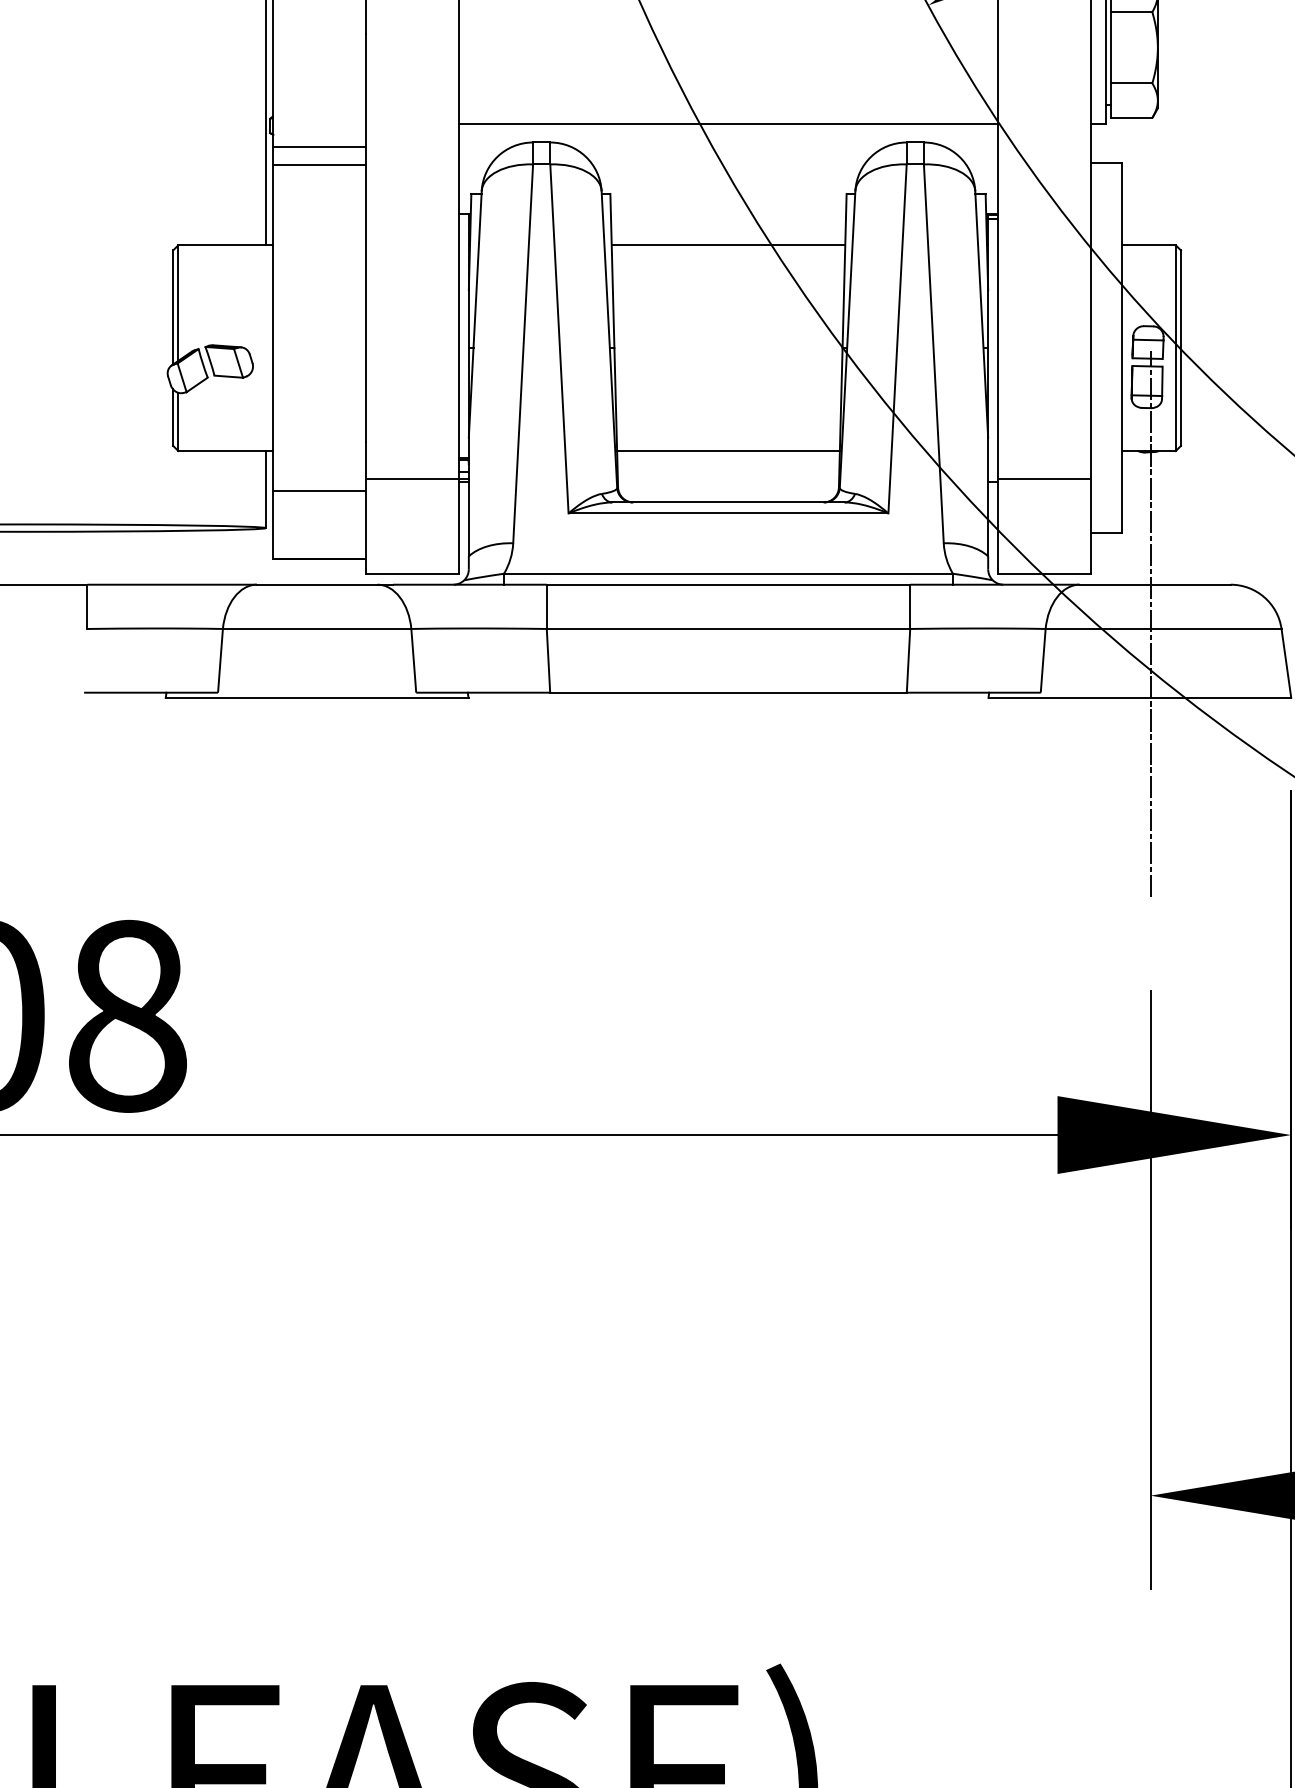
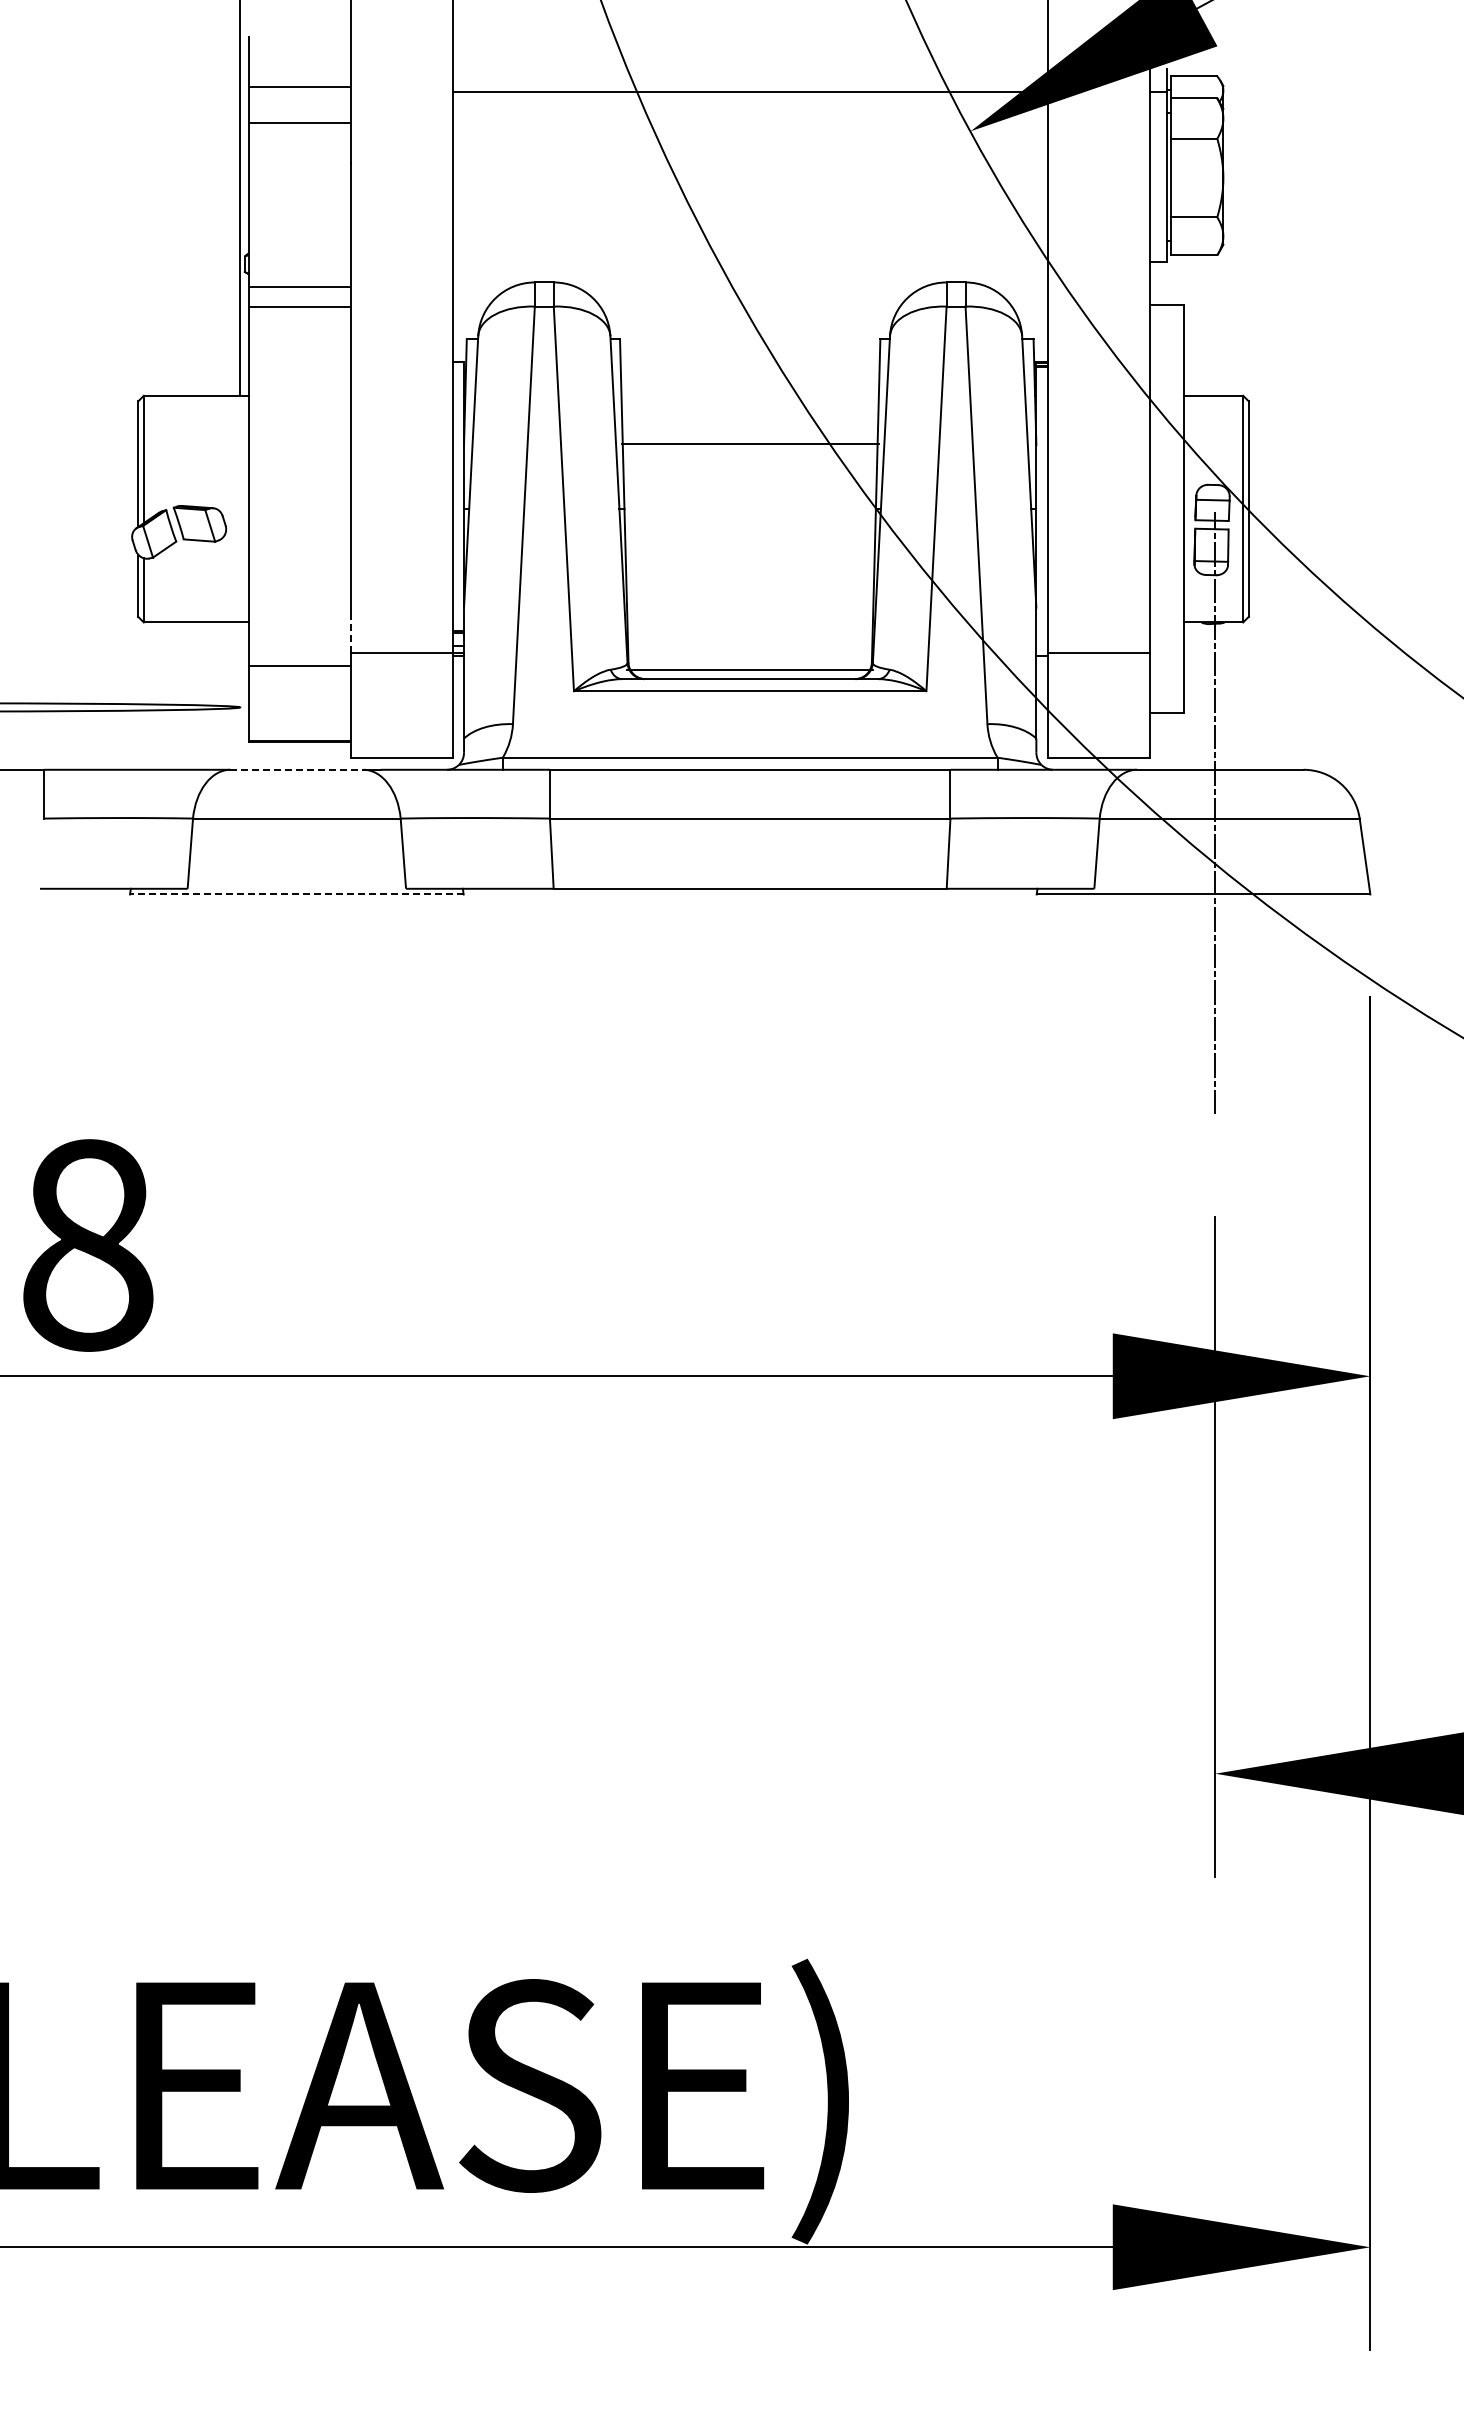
line: (727, 123) -> (749, 261), removed
line: (727, 245) -> (749, 443), moved
line: (727, 451) -> (749, 670), moved
line: (365, 461) -> (350, 633), solid -> dashed
line: (266, 489) -> (240, 664), removed
line: (316, 584) -> (296, 769), solid -> dashed
line: (316, 697) -> (296, 894), solid -> dashed

